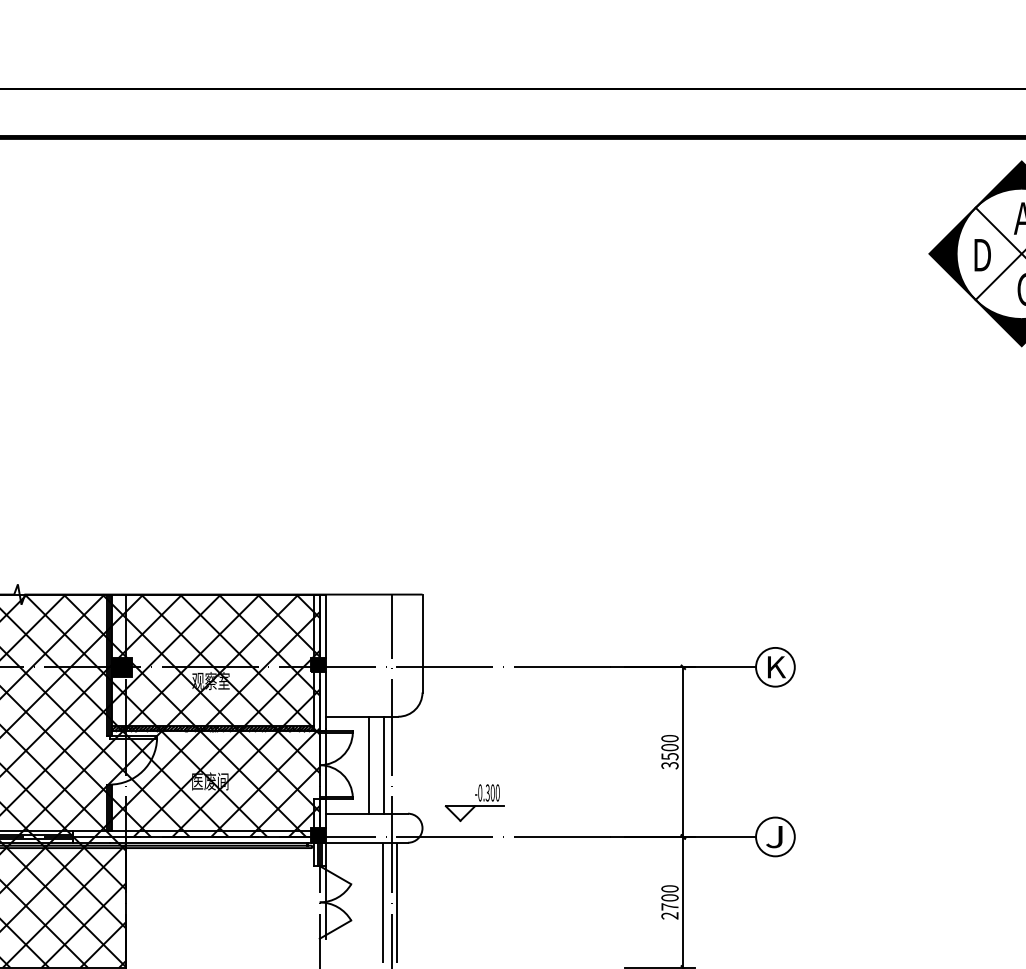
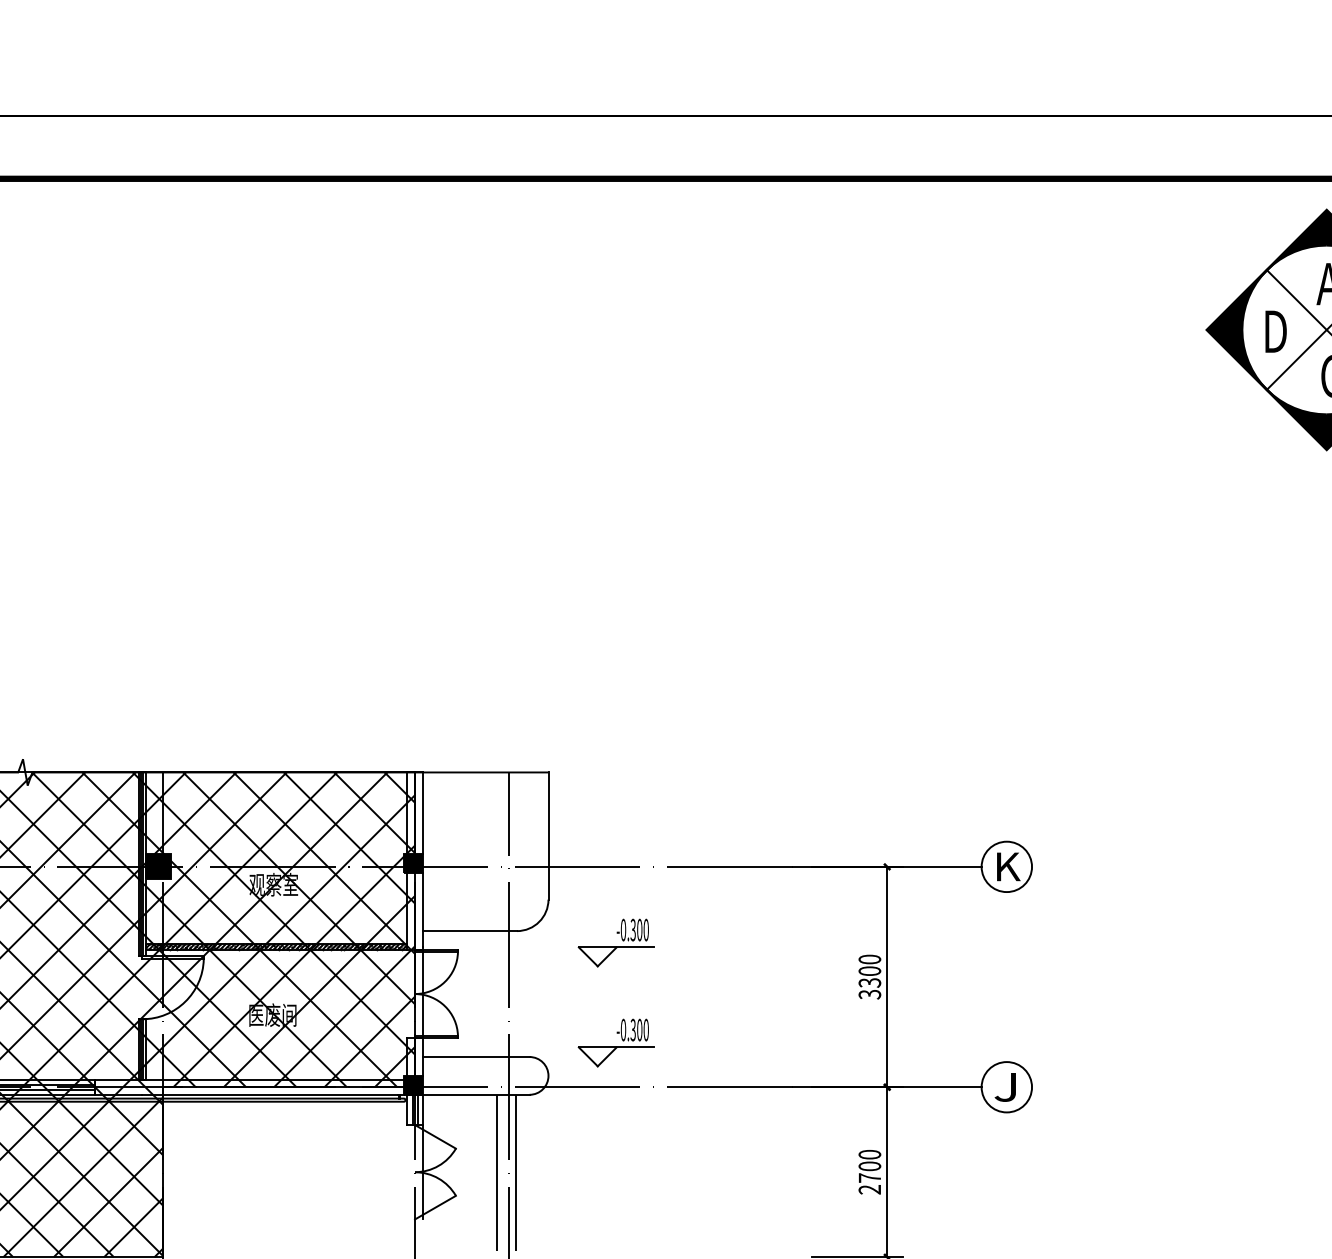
part: (474, 725) -> (615, 942), added
text: (669, 756) -> (869, 982), 3500 -> 3300
line: (369, 765) -> (479, 994), removed
line: (384, 765) -> (498, 994), removed

